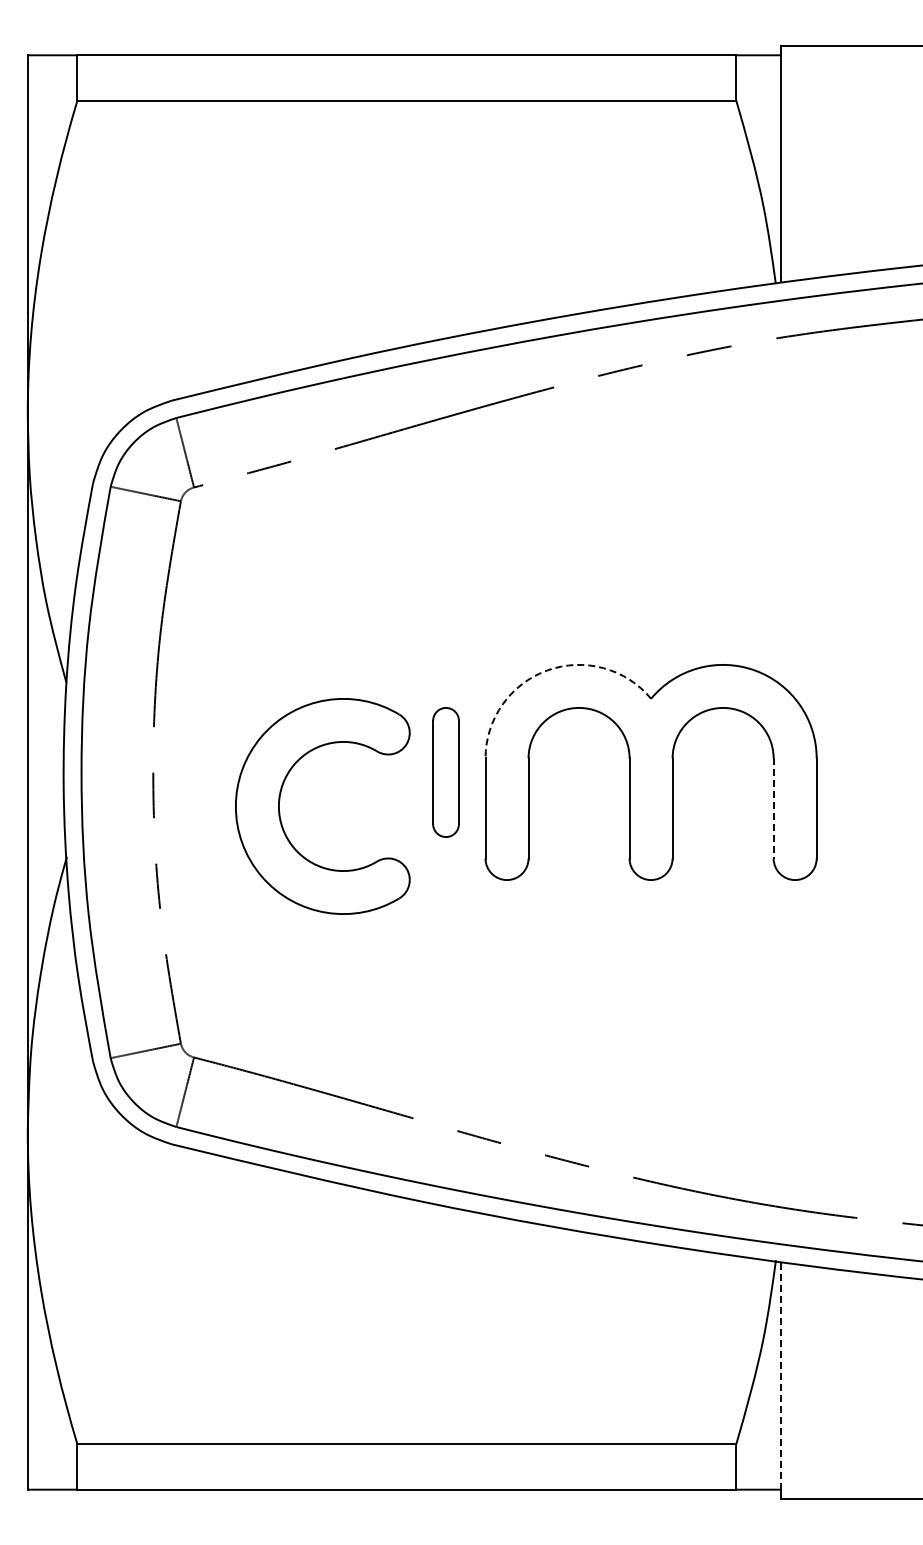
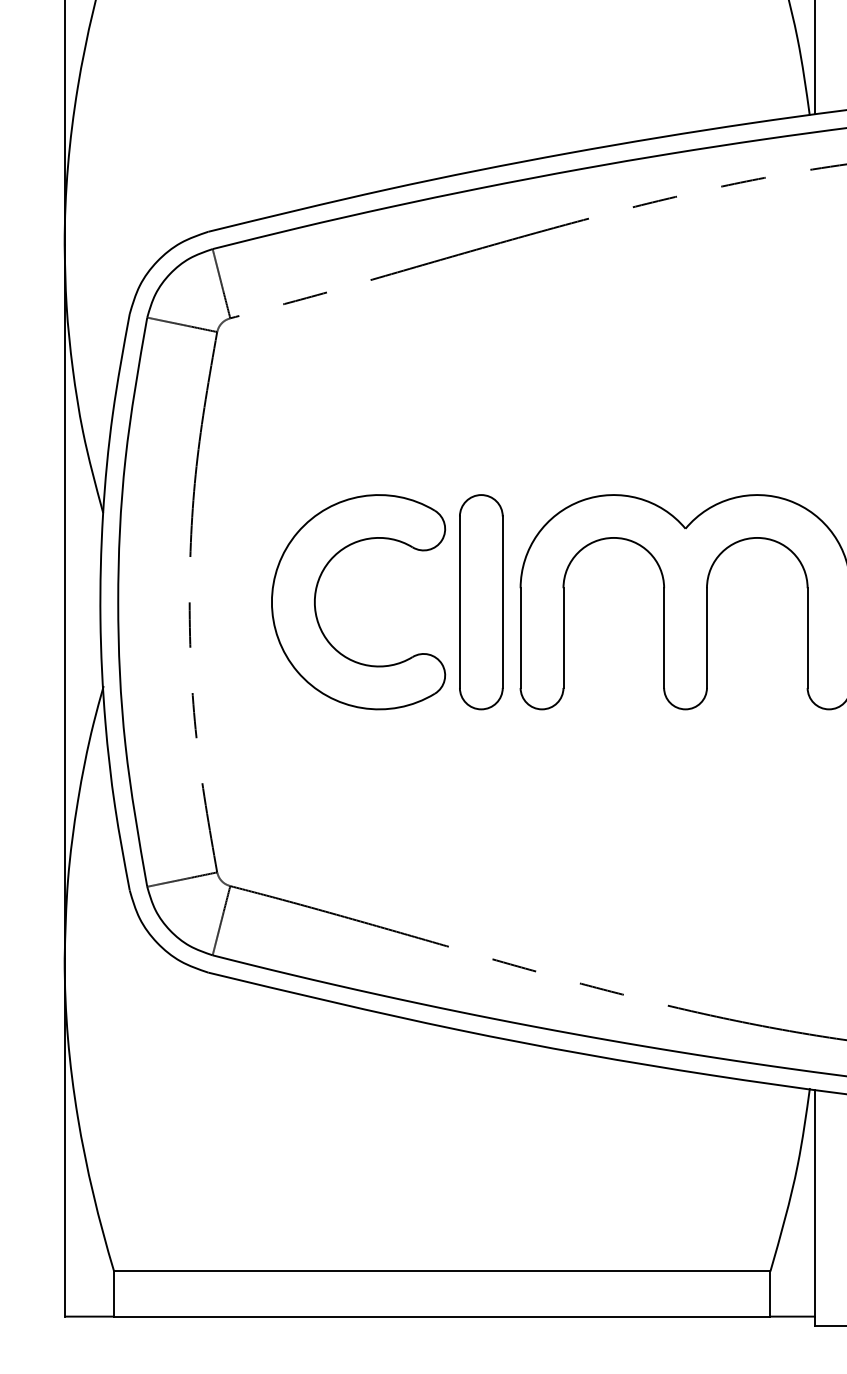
arc: (547, 670) -> (582, 500), dashed -> solid
part: (445, 772) -> (480, 602), size x1.67
part: (280, 800) -> (316, 596), moved
line: (773, 809) -> (807, 639), dashed -> solid
line: (780, 1375) -> (814, 1202), dashed -> solid

